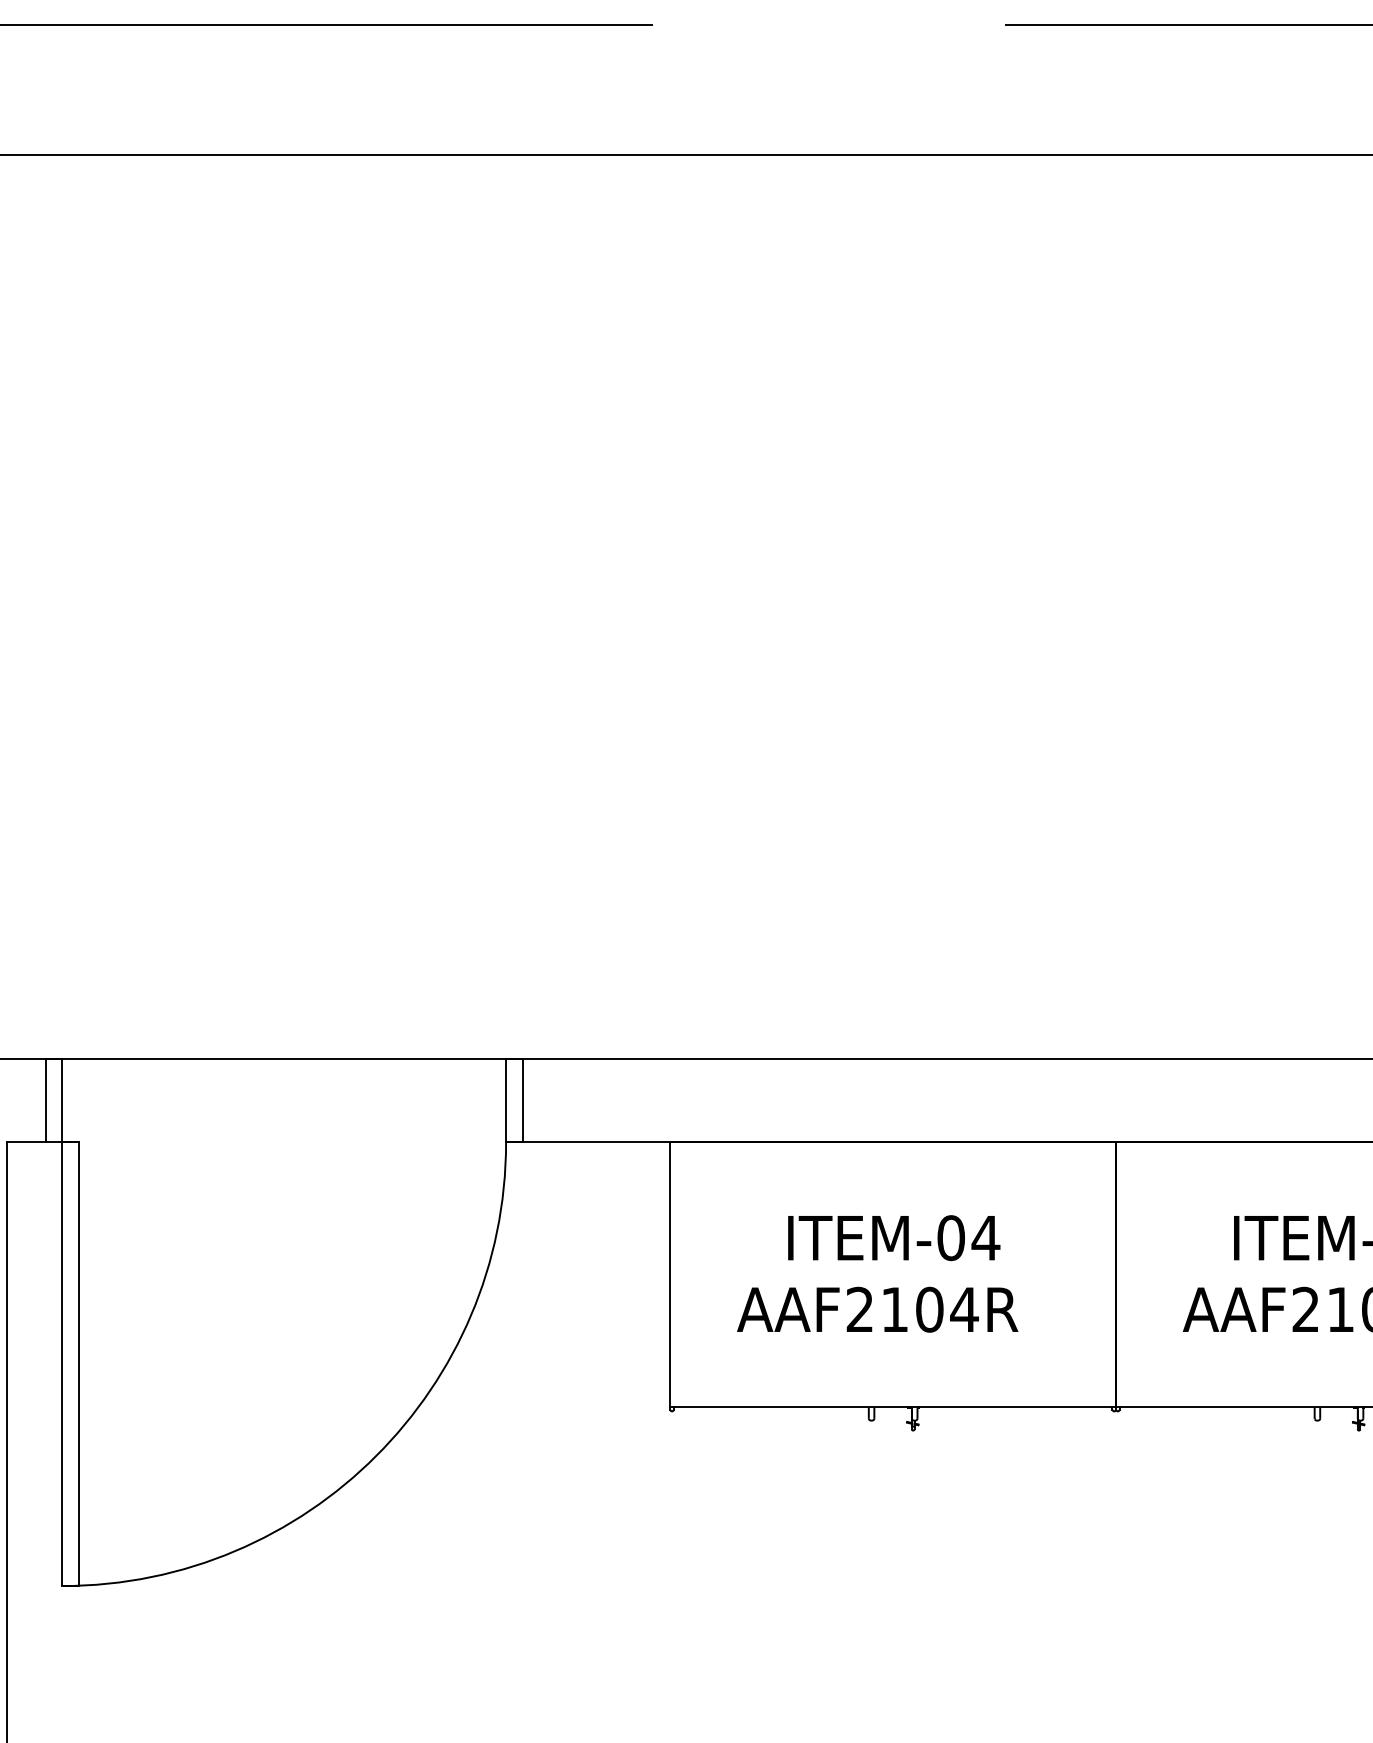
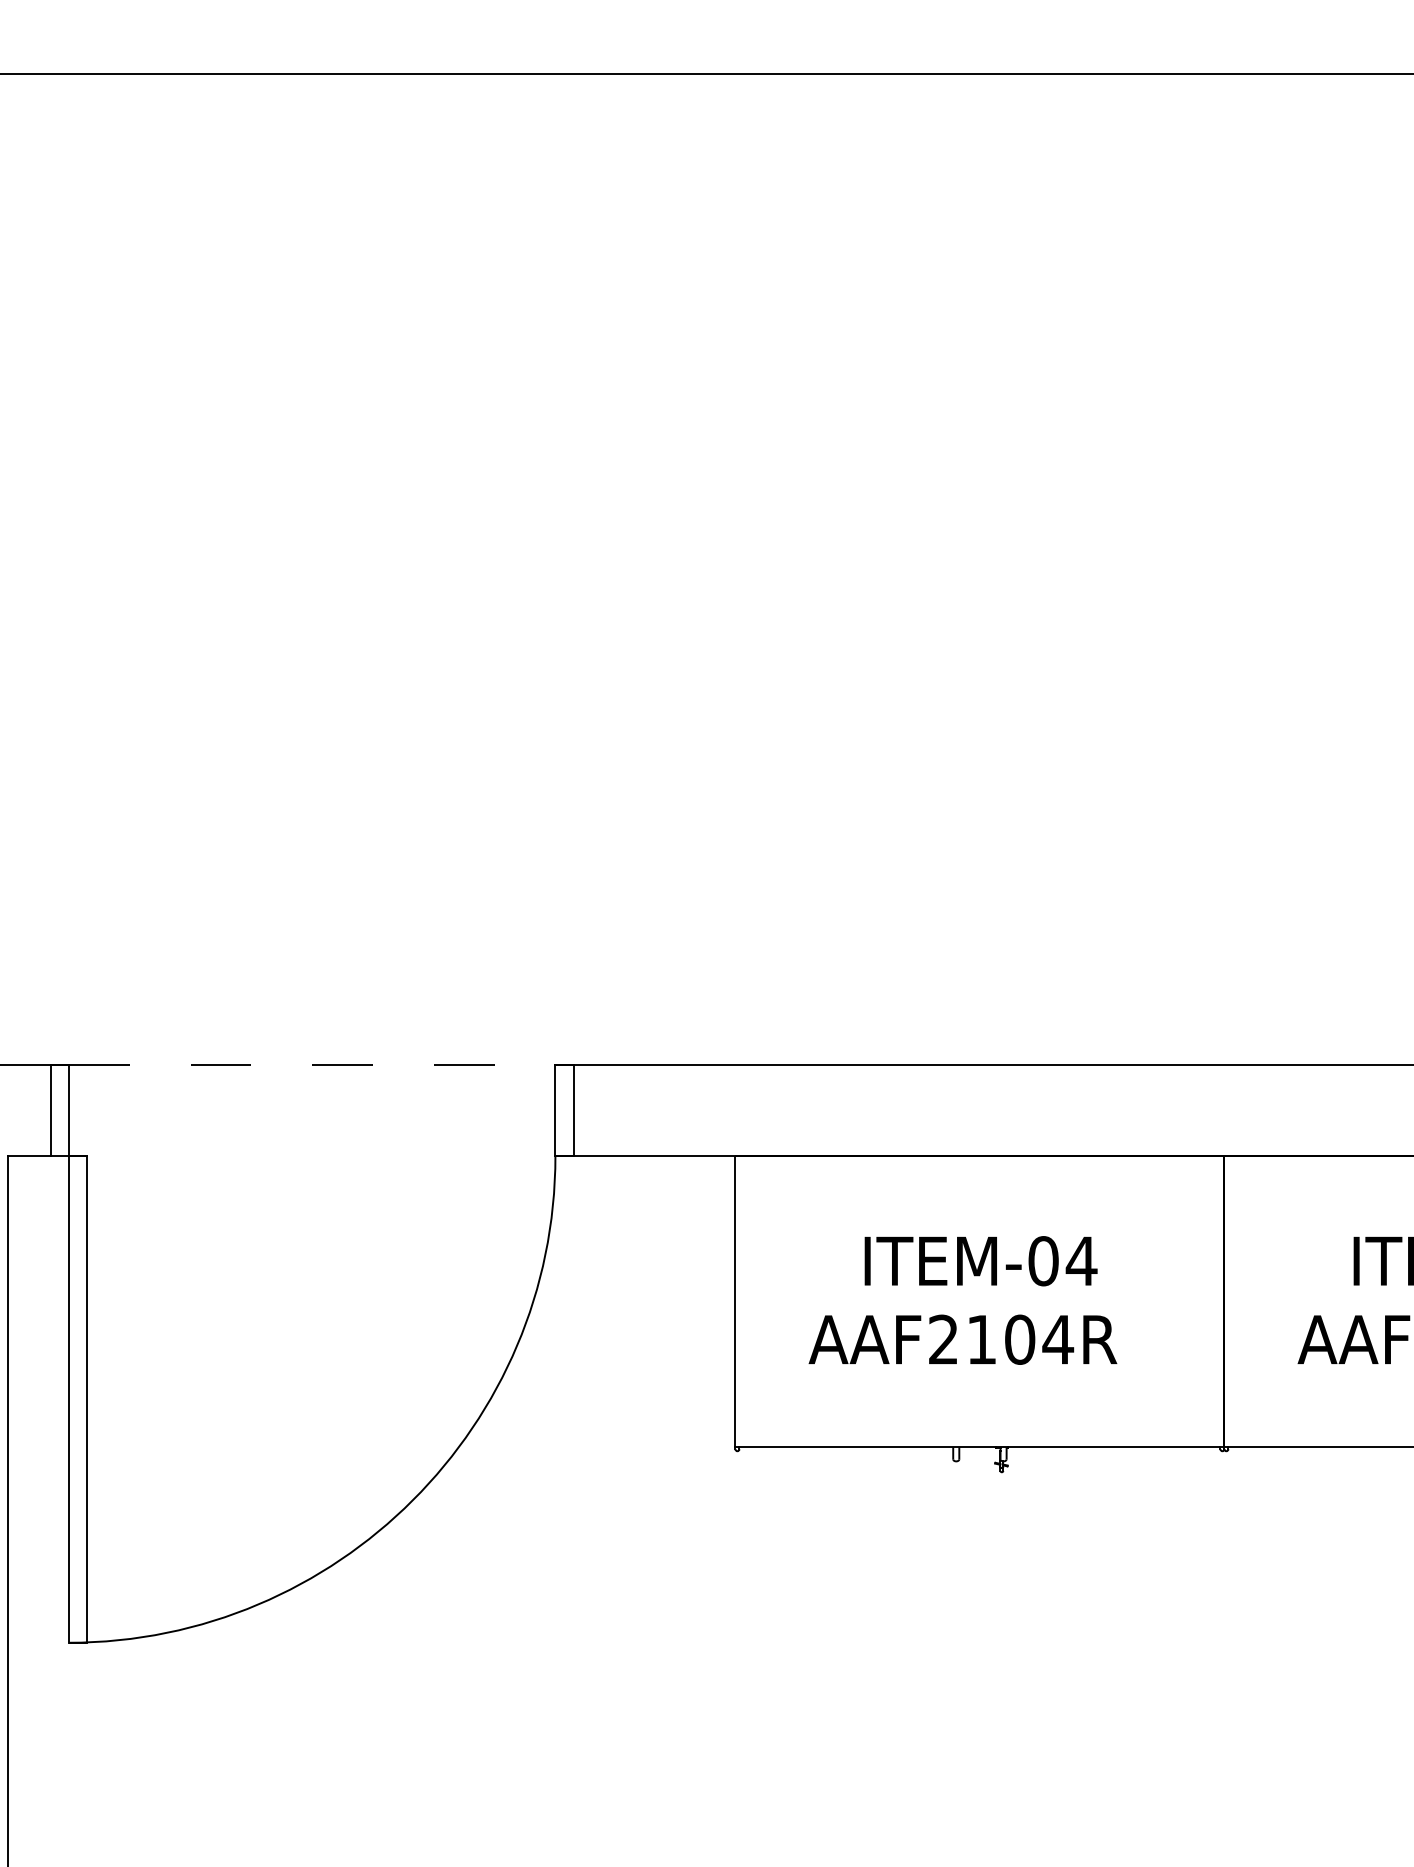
line: (284, 1059) -> (312, 1065), solid -> dashed

